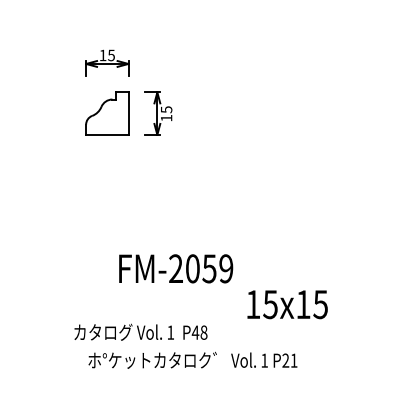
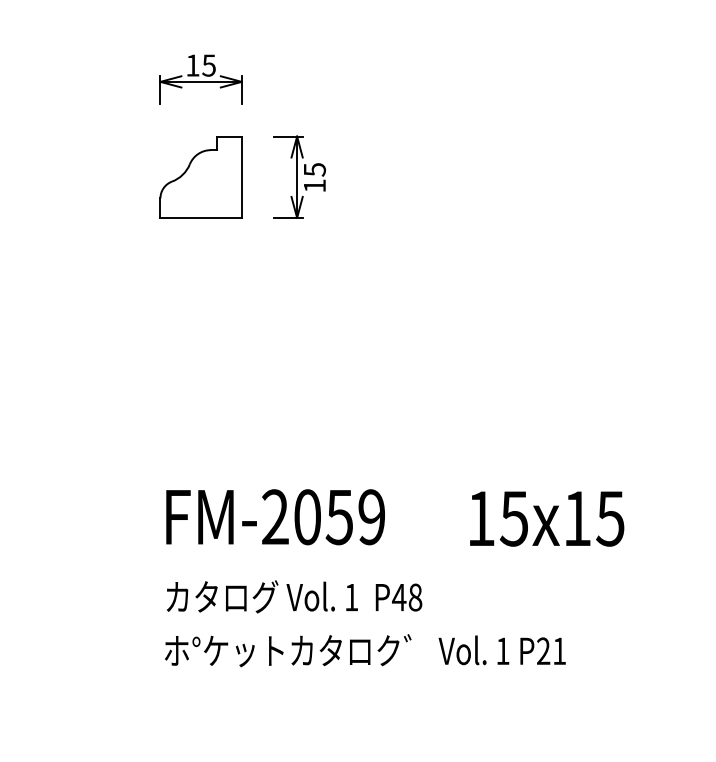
text: (176, 268) -> (276, 516), moved
text: (287, 304) -> (546, 518), moved
text: (140, 331) -> (293, 595), moved

